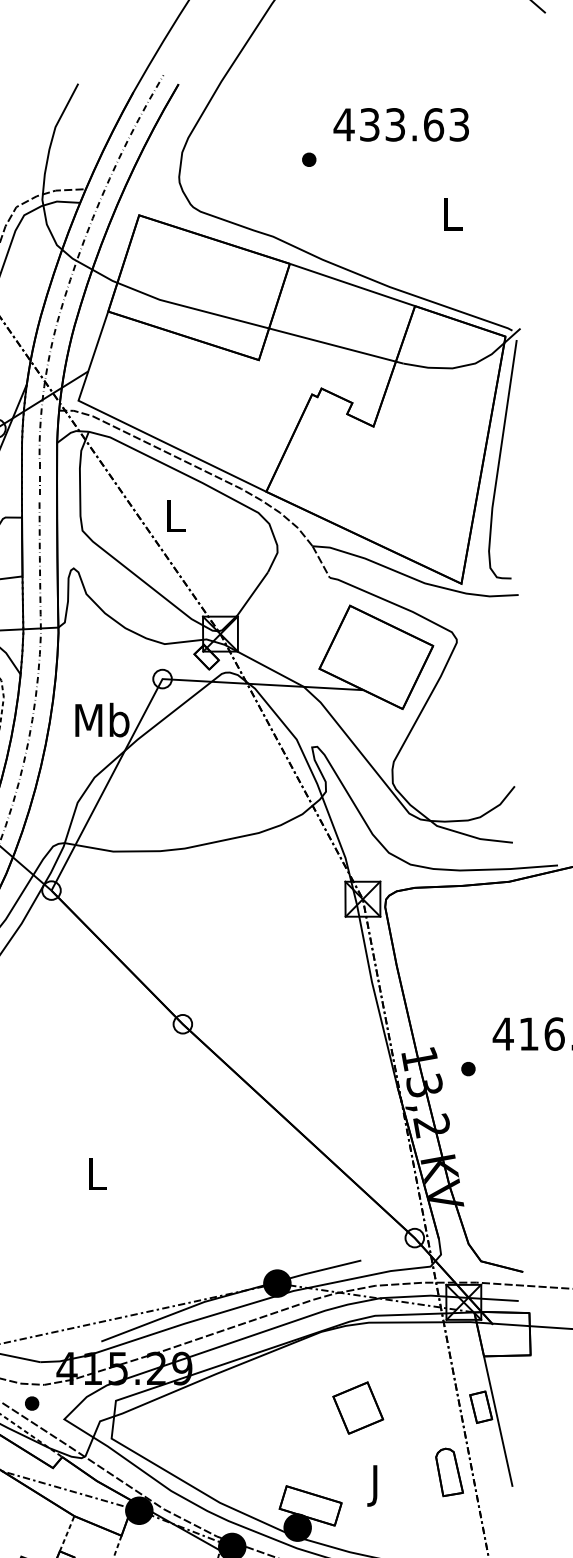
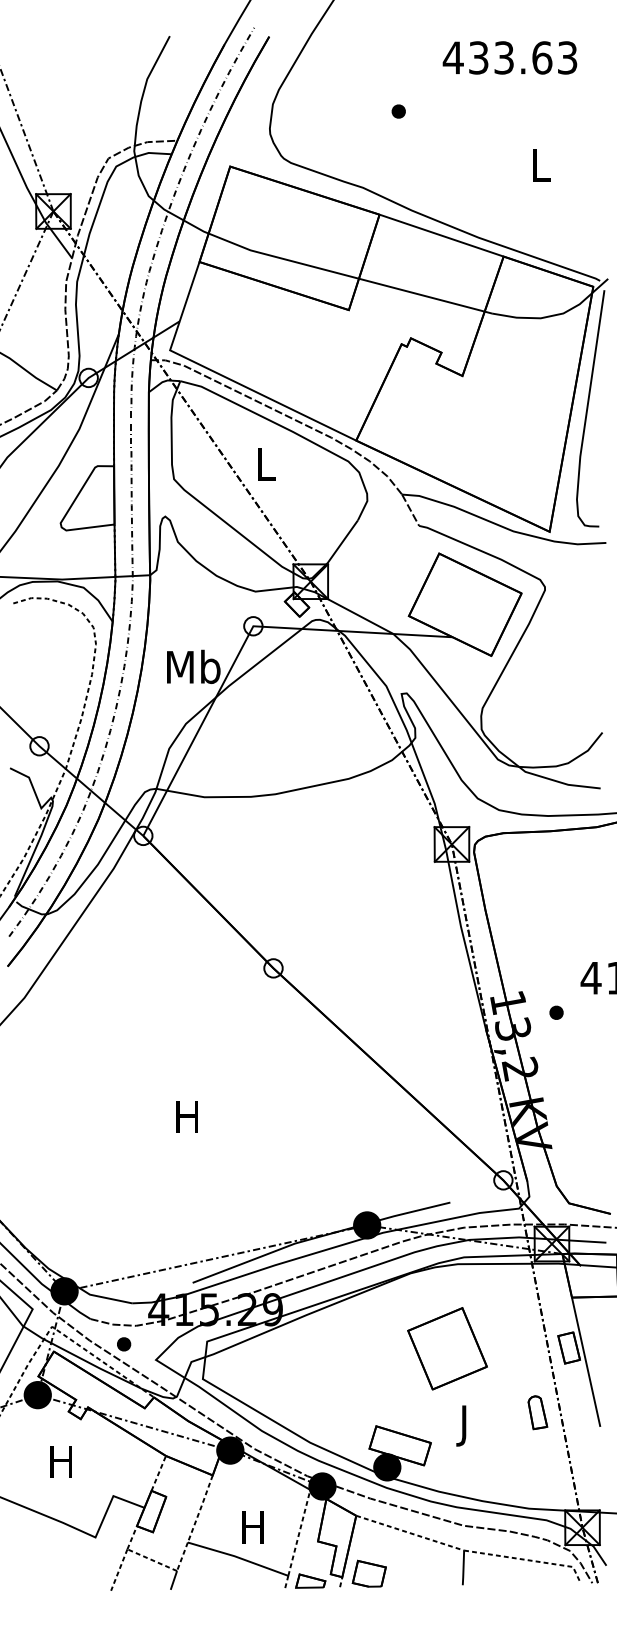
text: (400, 124) -> (509, 57), moved
text: (95, 1173) -> (186, 1116), L -> H
part: (357, 1407) -> (446, 1348), size x1.6
part: (449, 1472) -> (537, 1412), size x0.7

